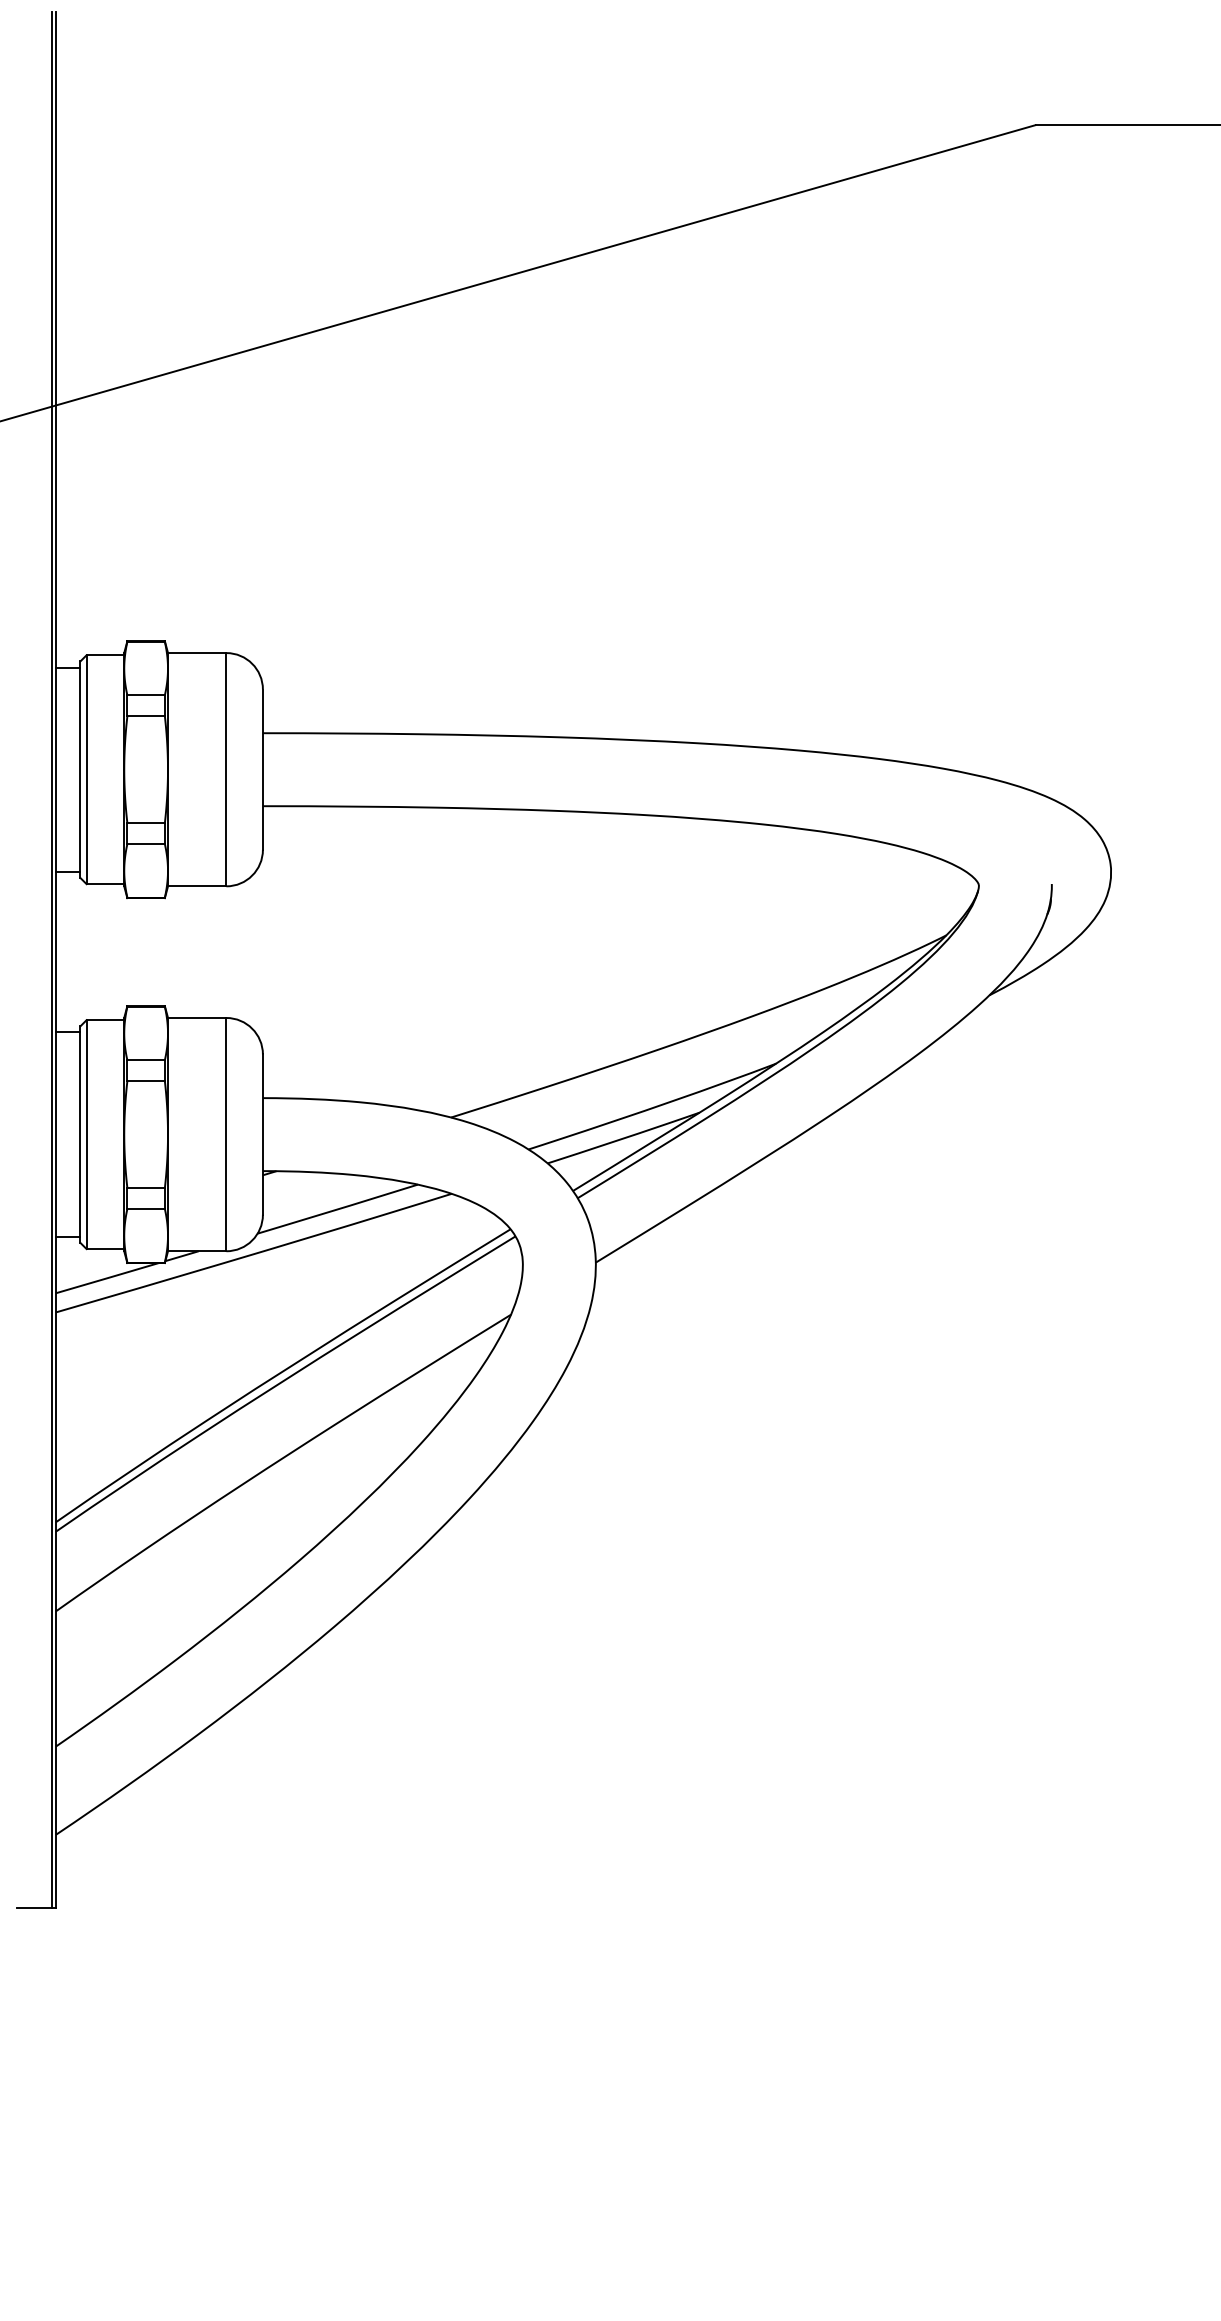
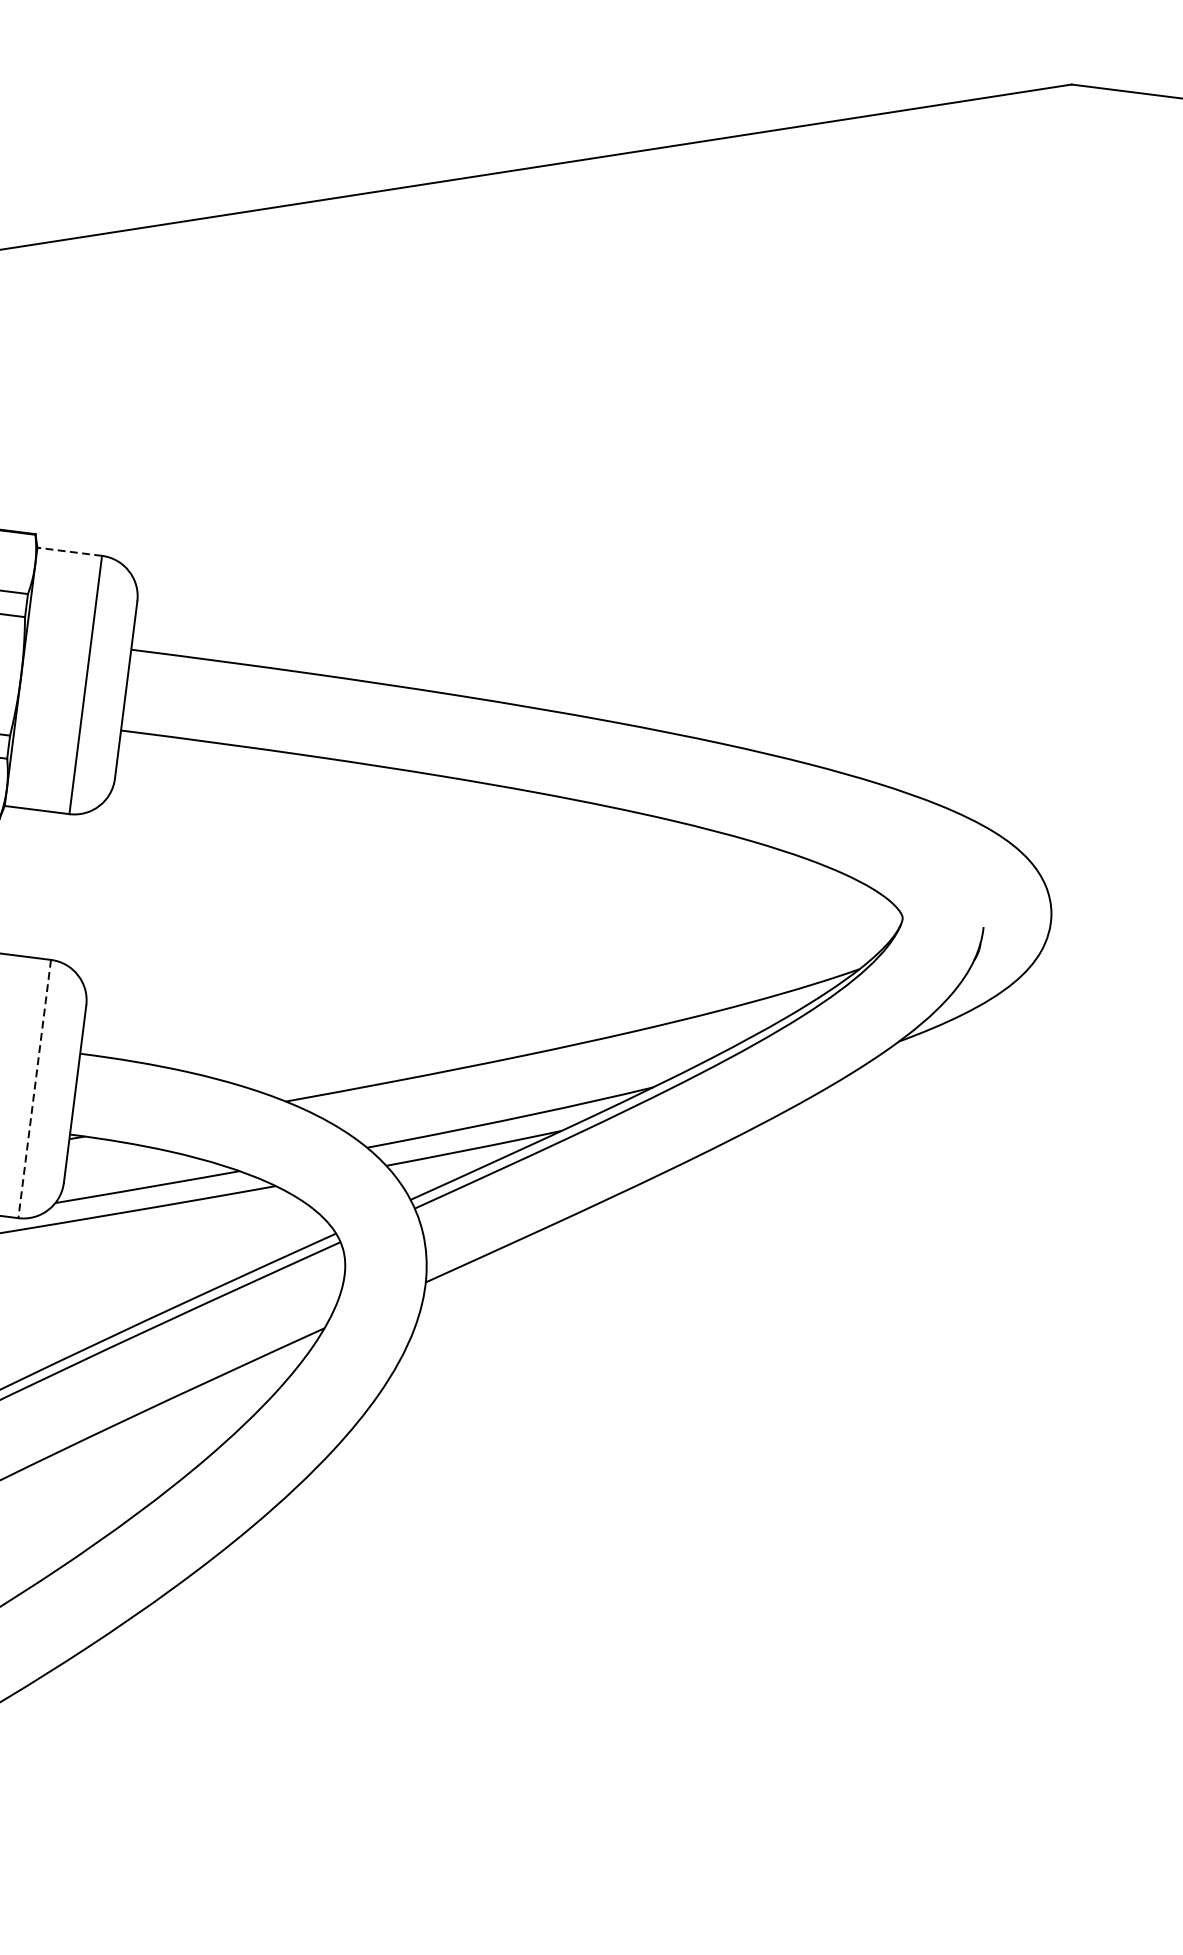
line: (196, 653) -> (68, 552), solid -> dashed
line: (226, 1134) -> (34, 1088), solid -> dashed

